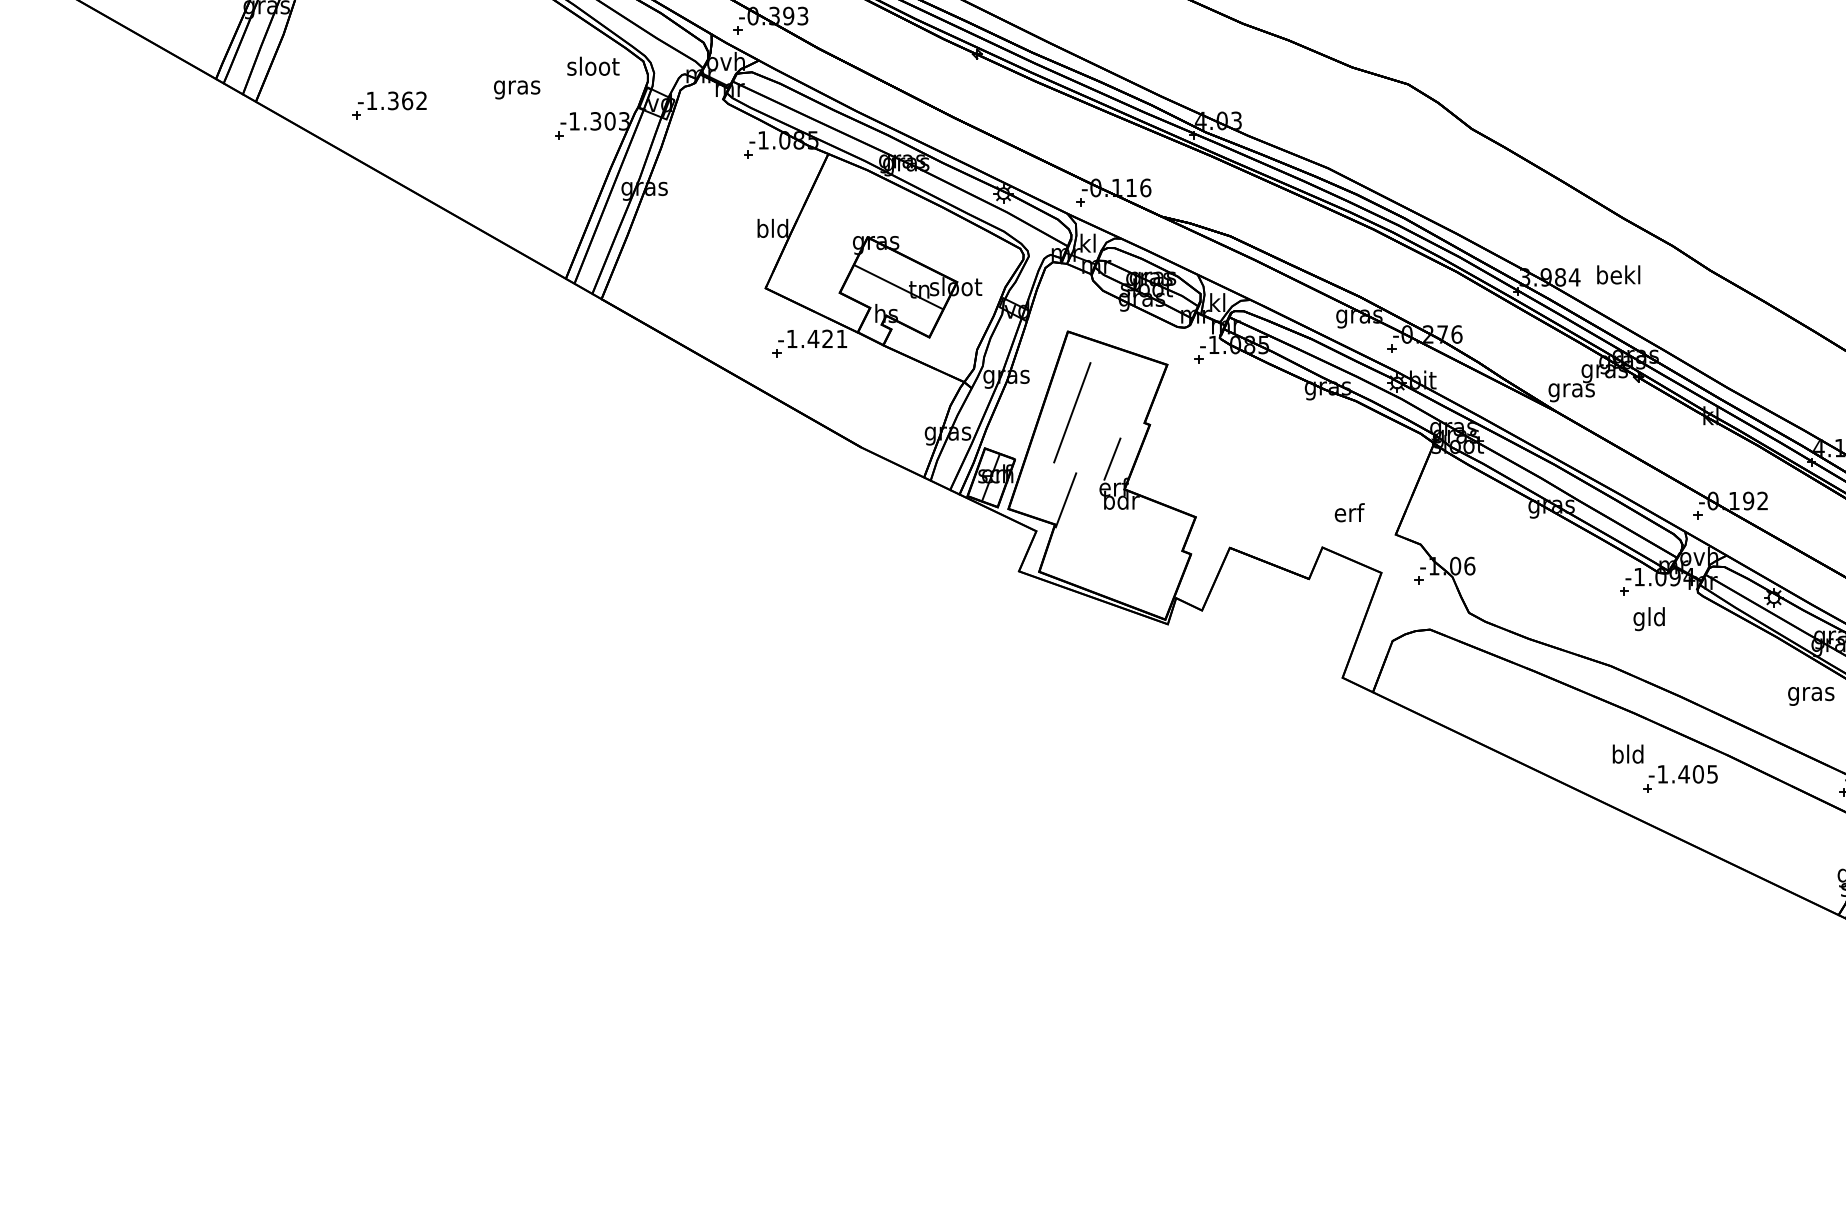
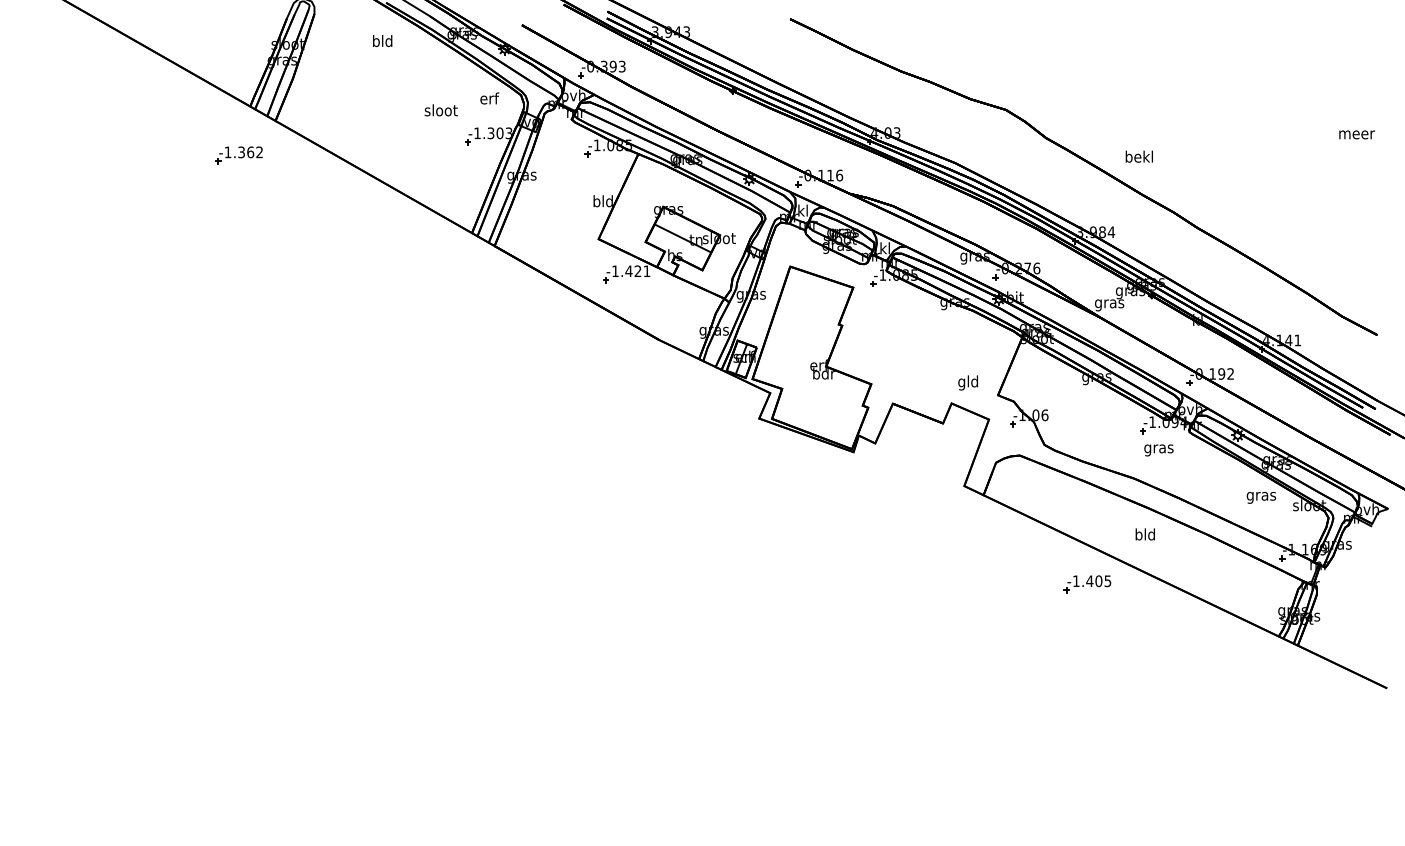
text: (593, 66) -> (489, 98), sloot -> erf
text: (516, 86) -> (440, 111), gras -> sloot
part: (388, 105) -> (238, 155), moved
text: (1617, 274) -> (1138, 156), moved
line: (1071, 411) -> (792, 317), removed
line: (1112, 459) -> (818, 347), removed
line: (1065, 500) -> (788, 373), removed
text: (1349, 514) -> (968, 382), erf -> gld
text: (1648, 618) -> (1158, 448), gld -> gras
part: (1680, 779) -> (1087, 584), moved

